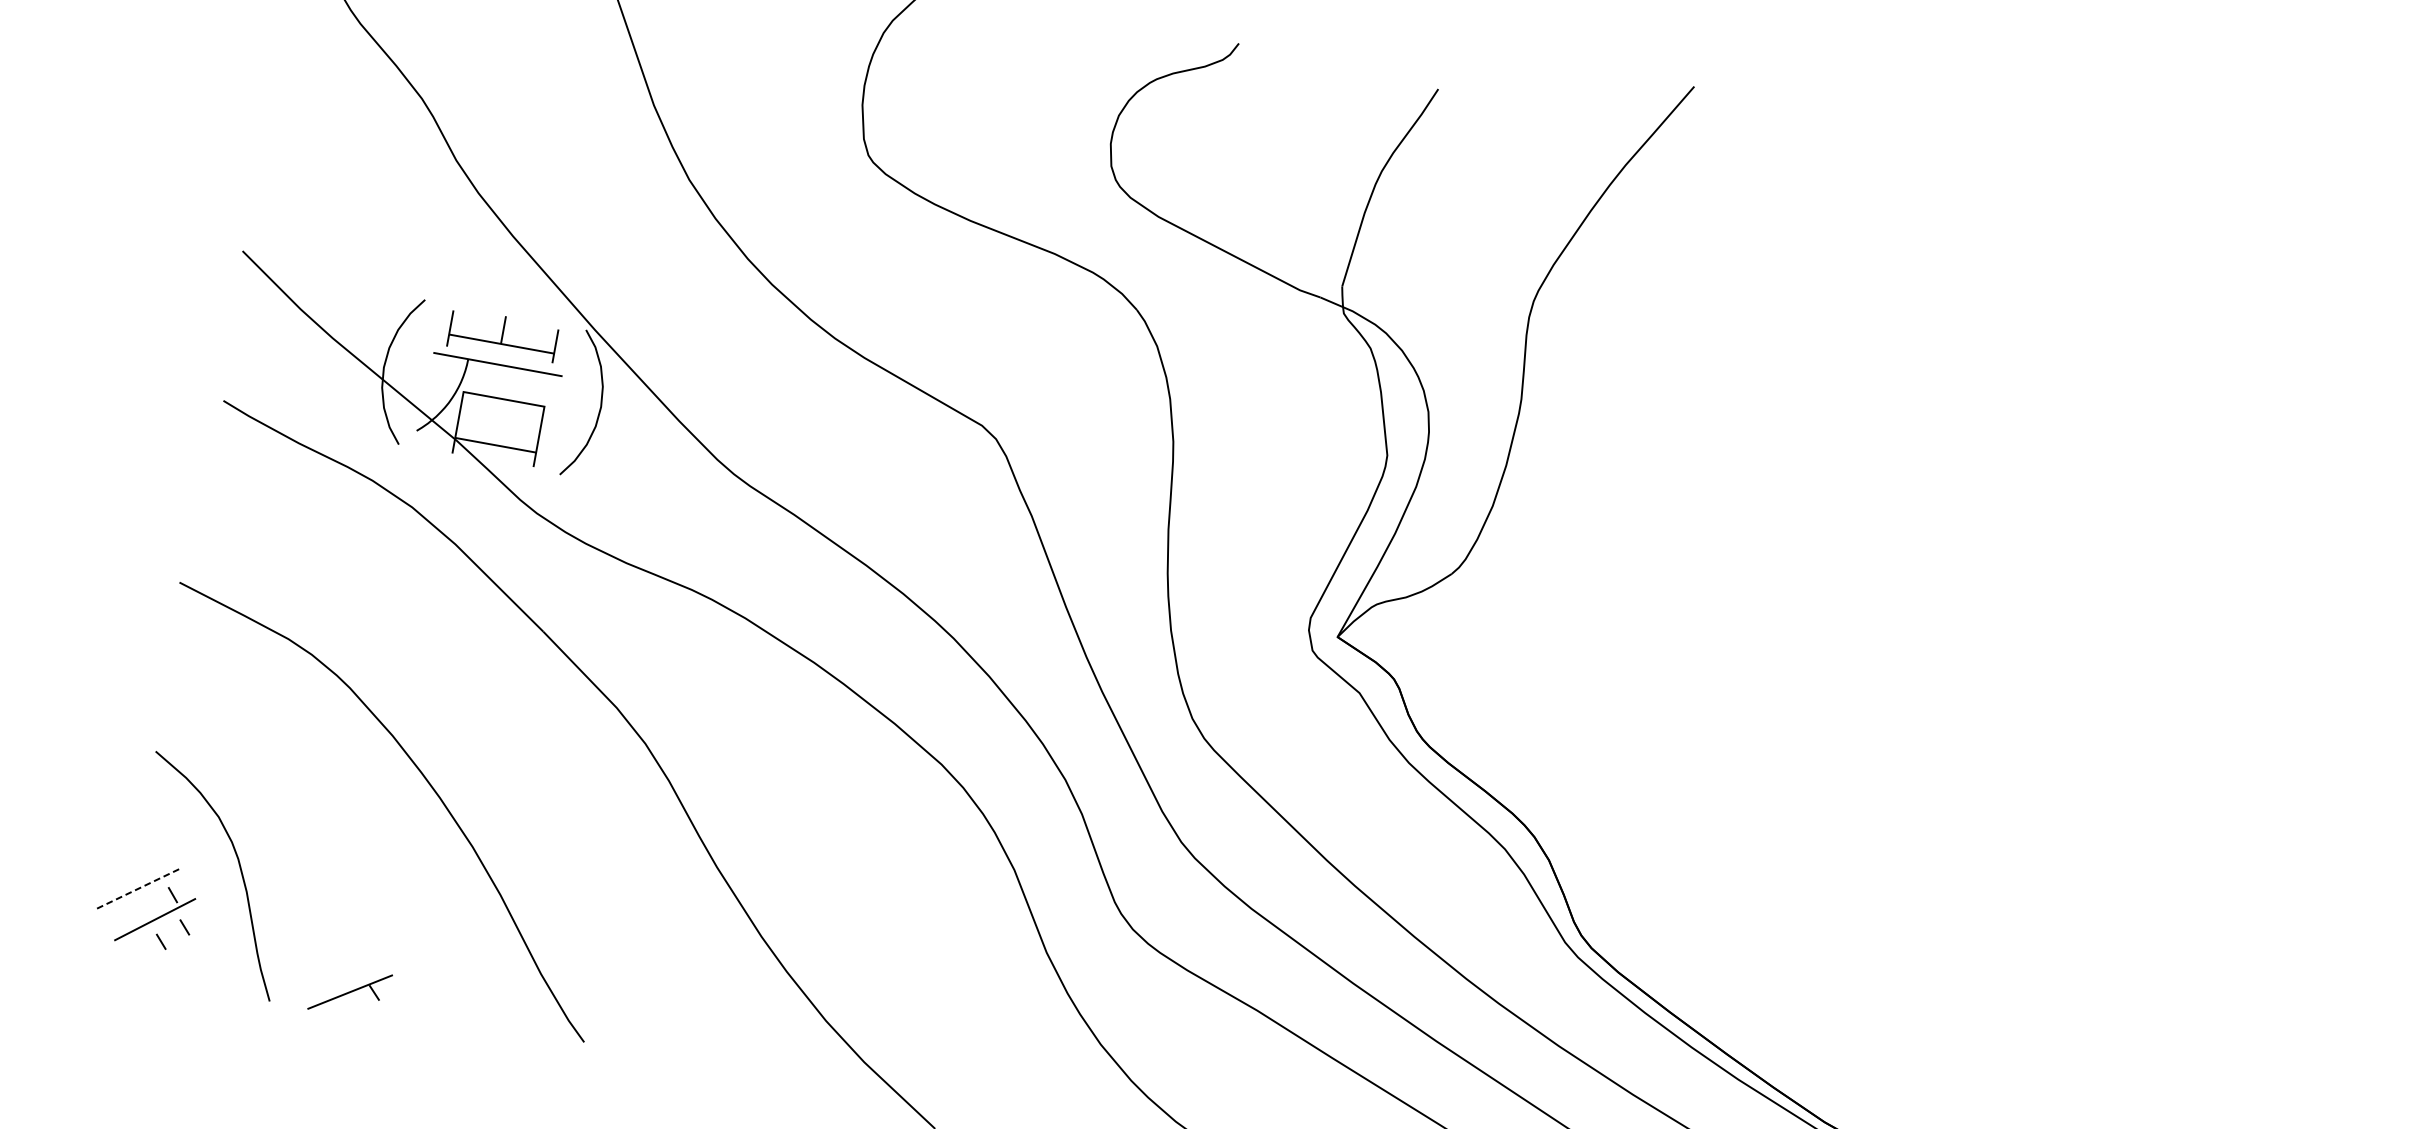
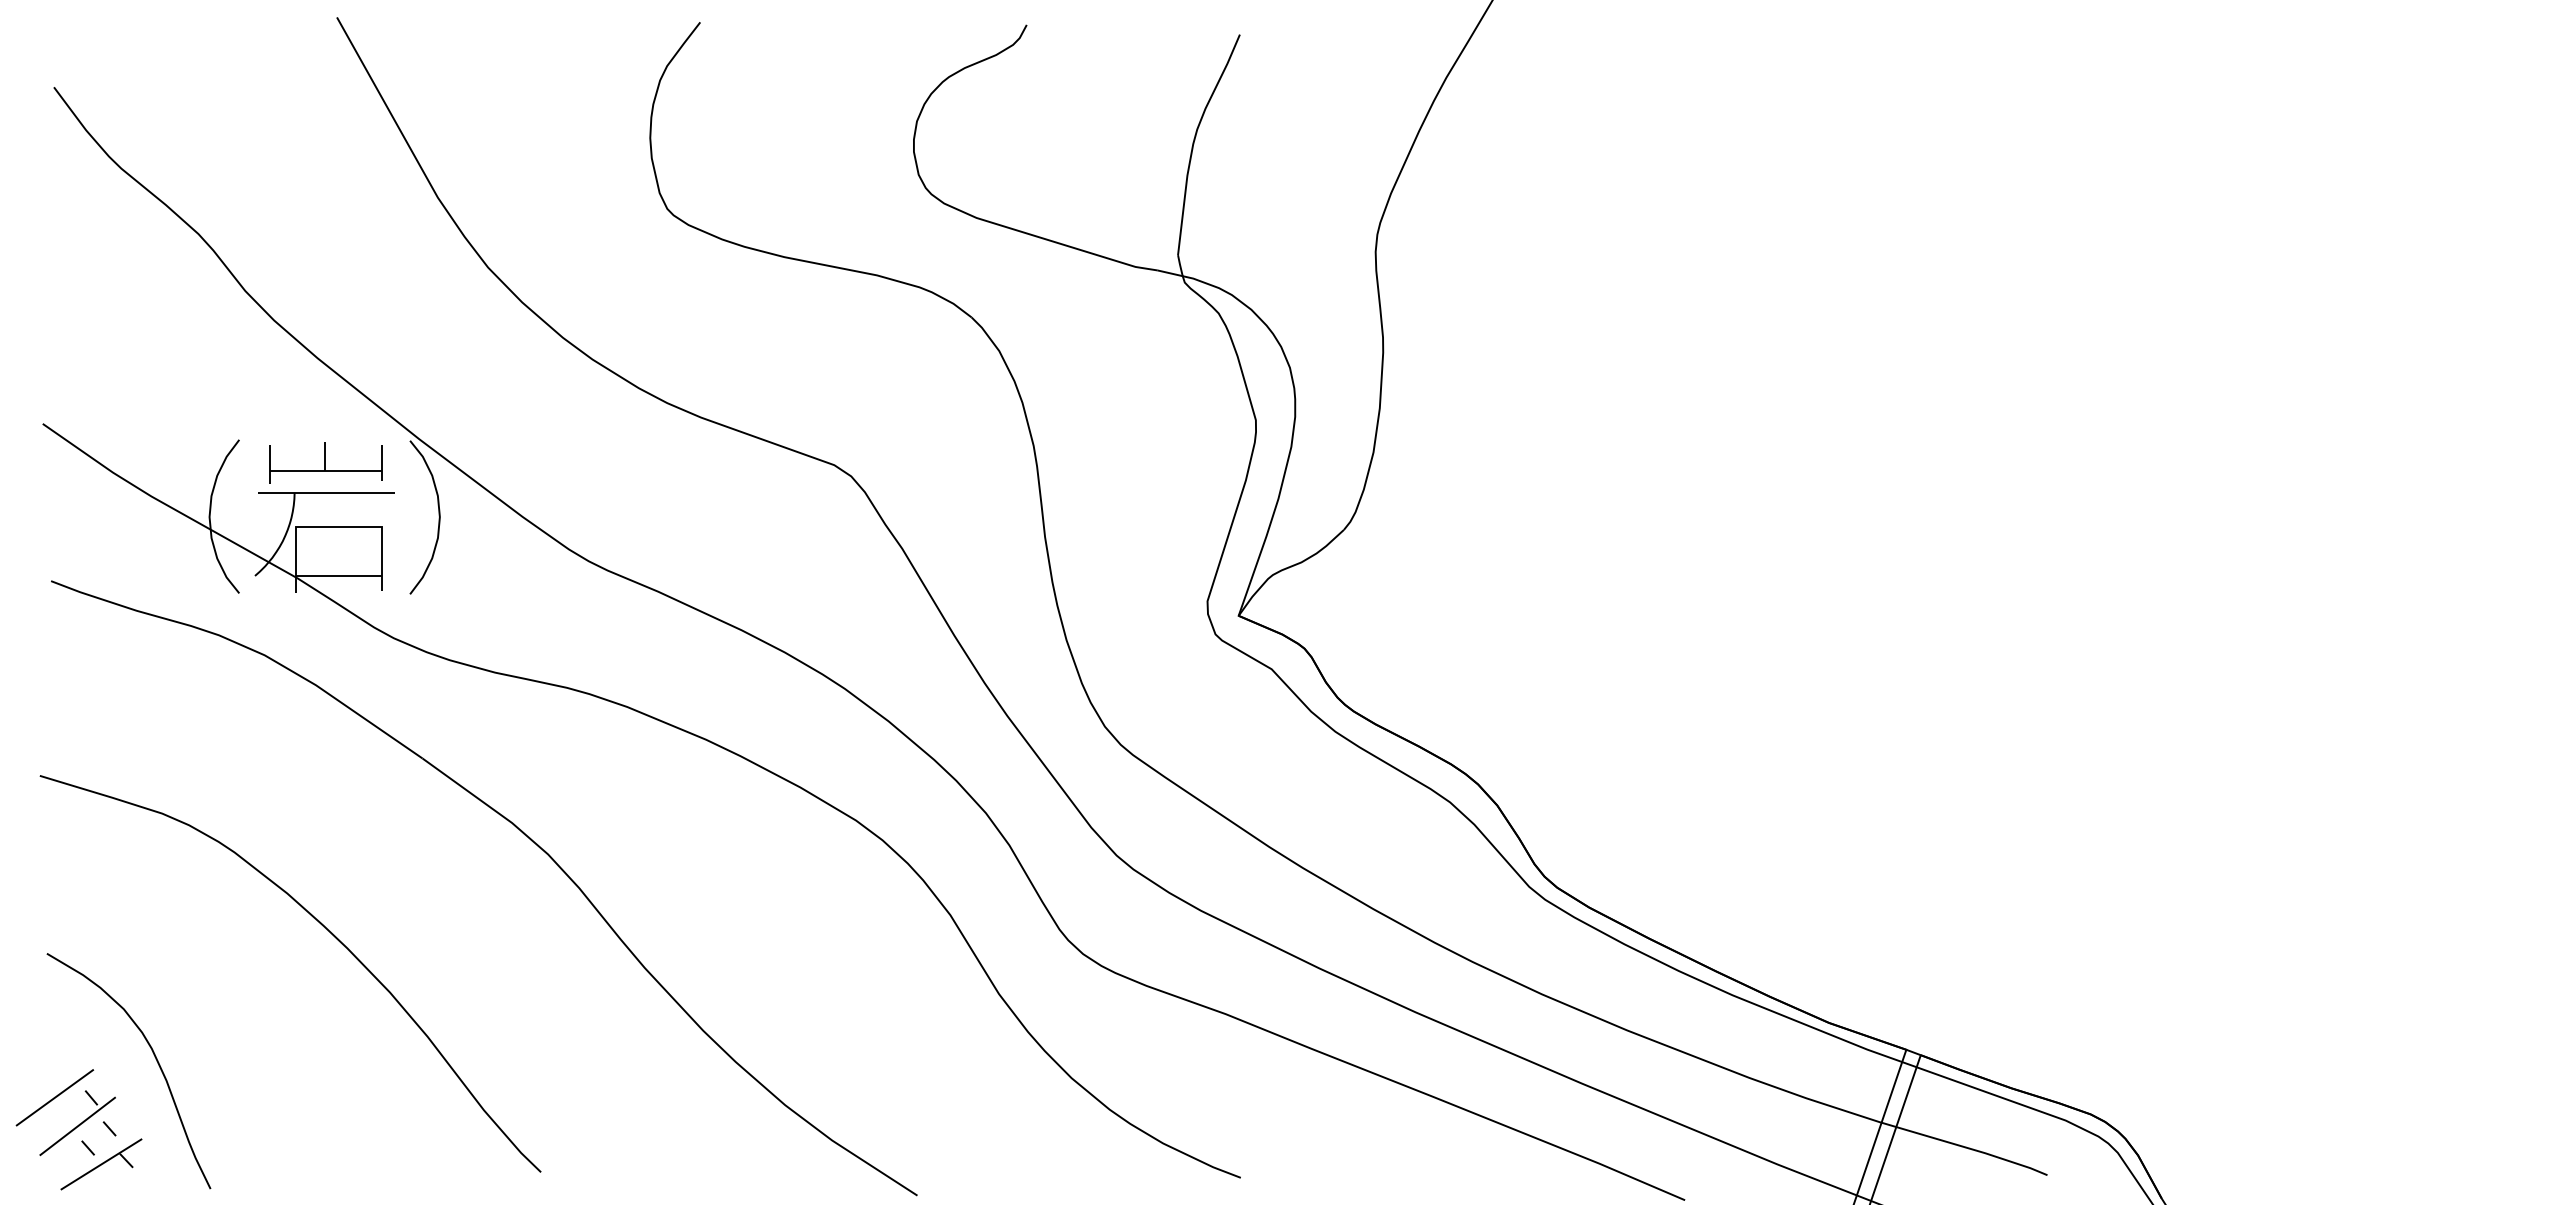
line: (138, 888) -> (54, 1097), dashed -> solid
part: (350, 992) -> (101, 1164), moved

